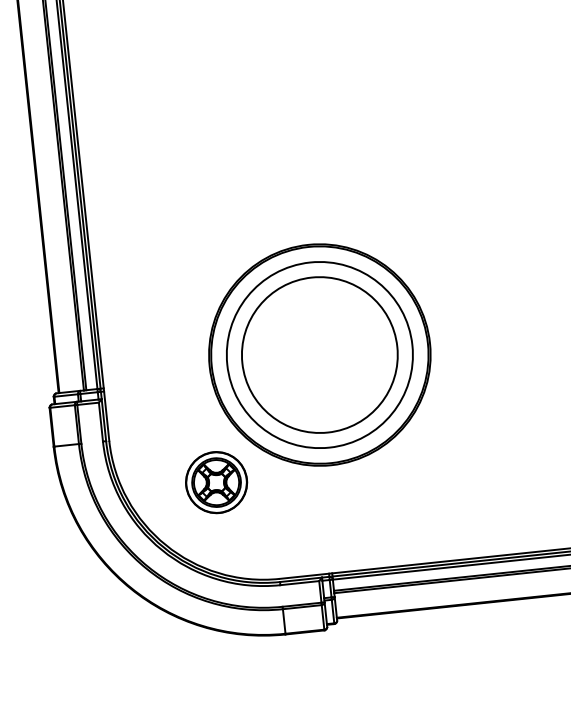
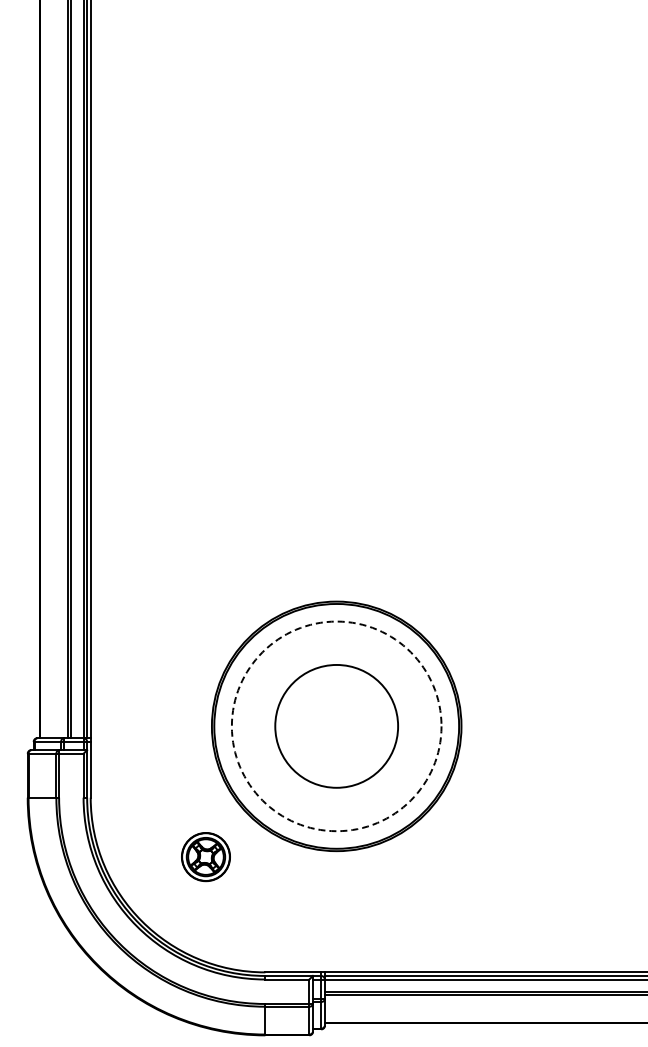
circle: (319, 355) -> (336, 726), size x0.7
circle: (319, 355) -> (336, 726), solid -> dashed
part: (216, 482) -> (205, 856), size x0.7

